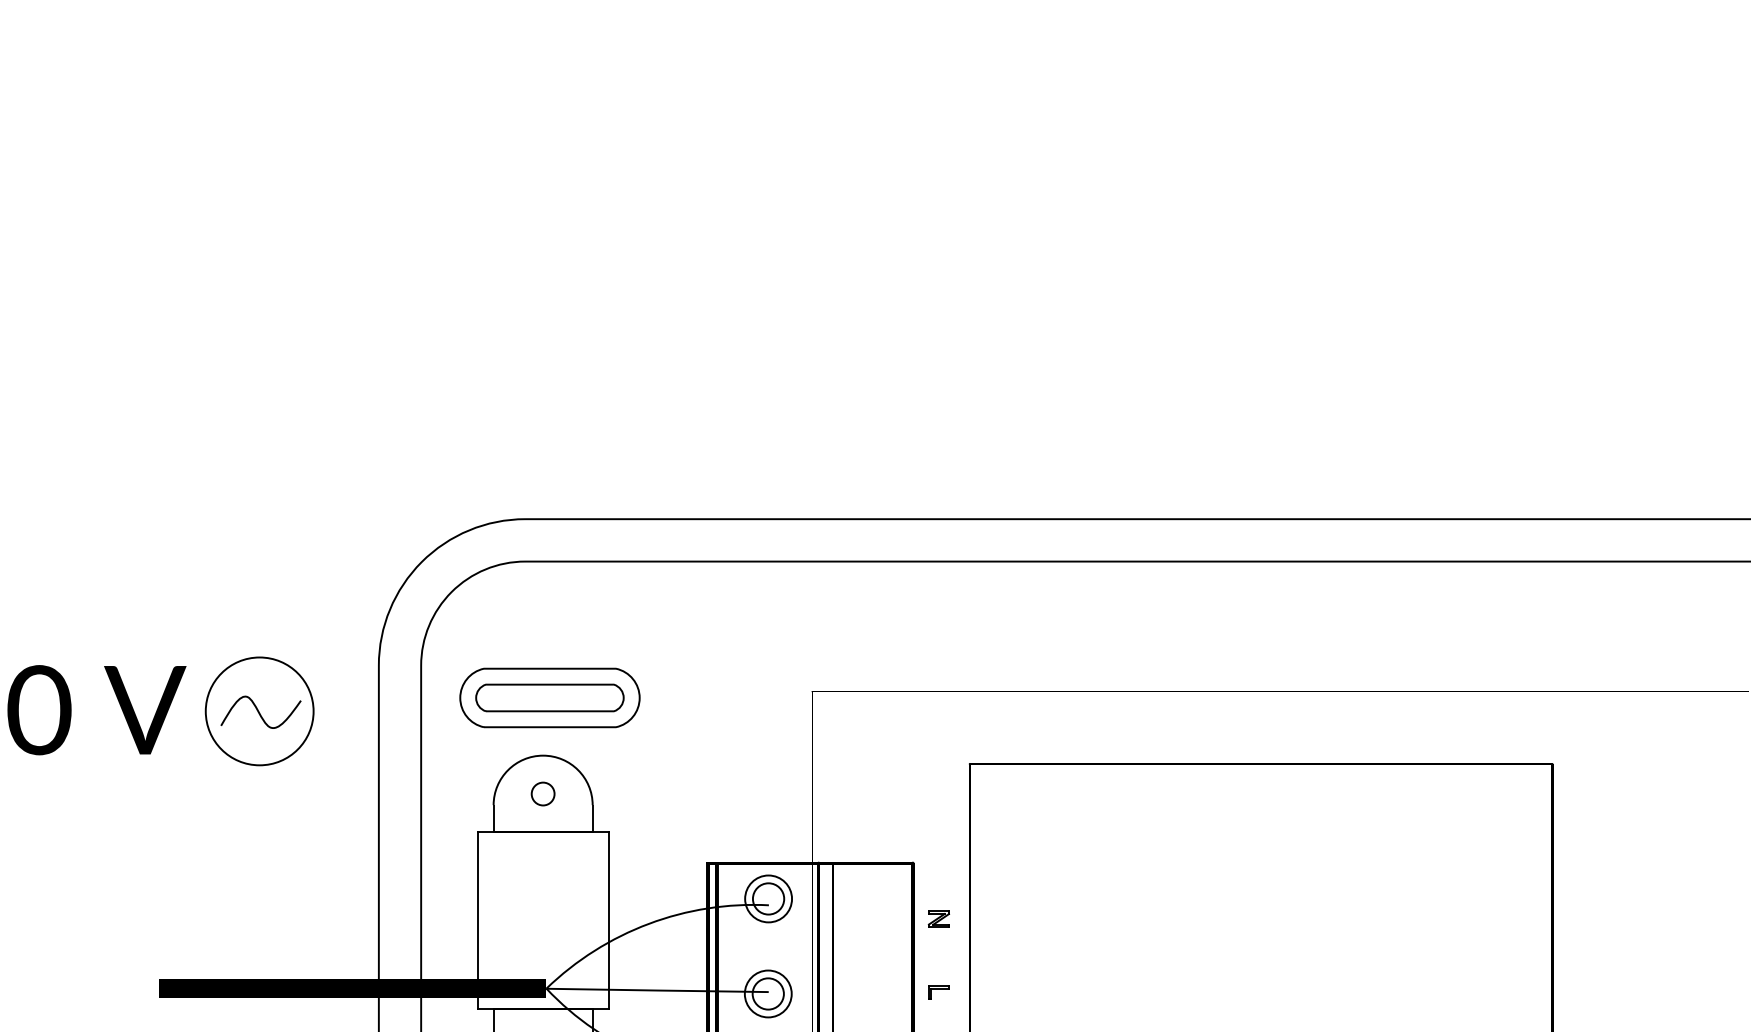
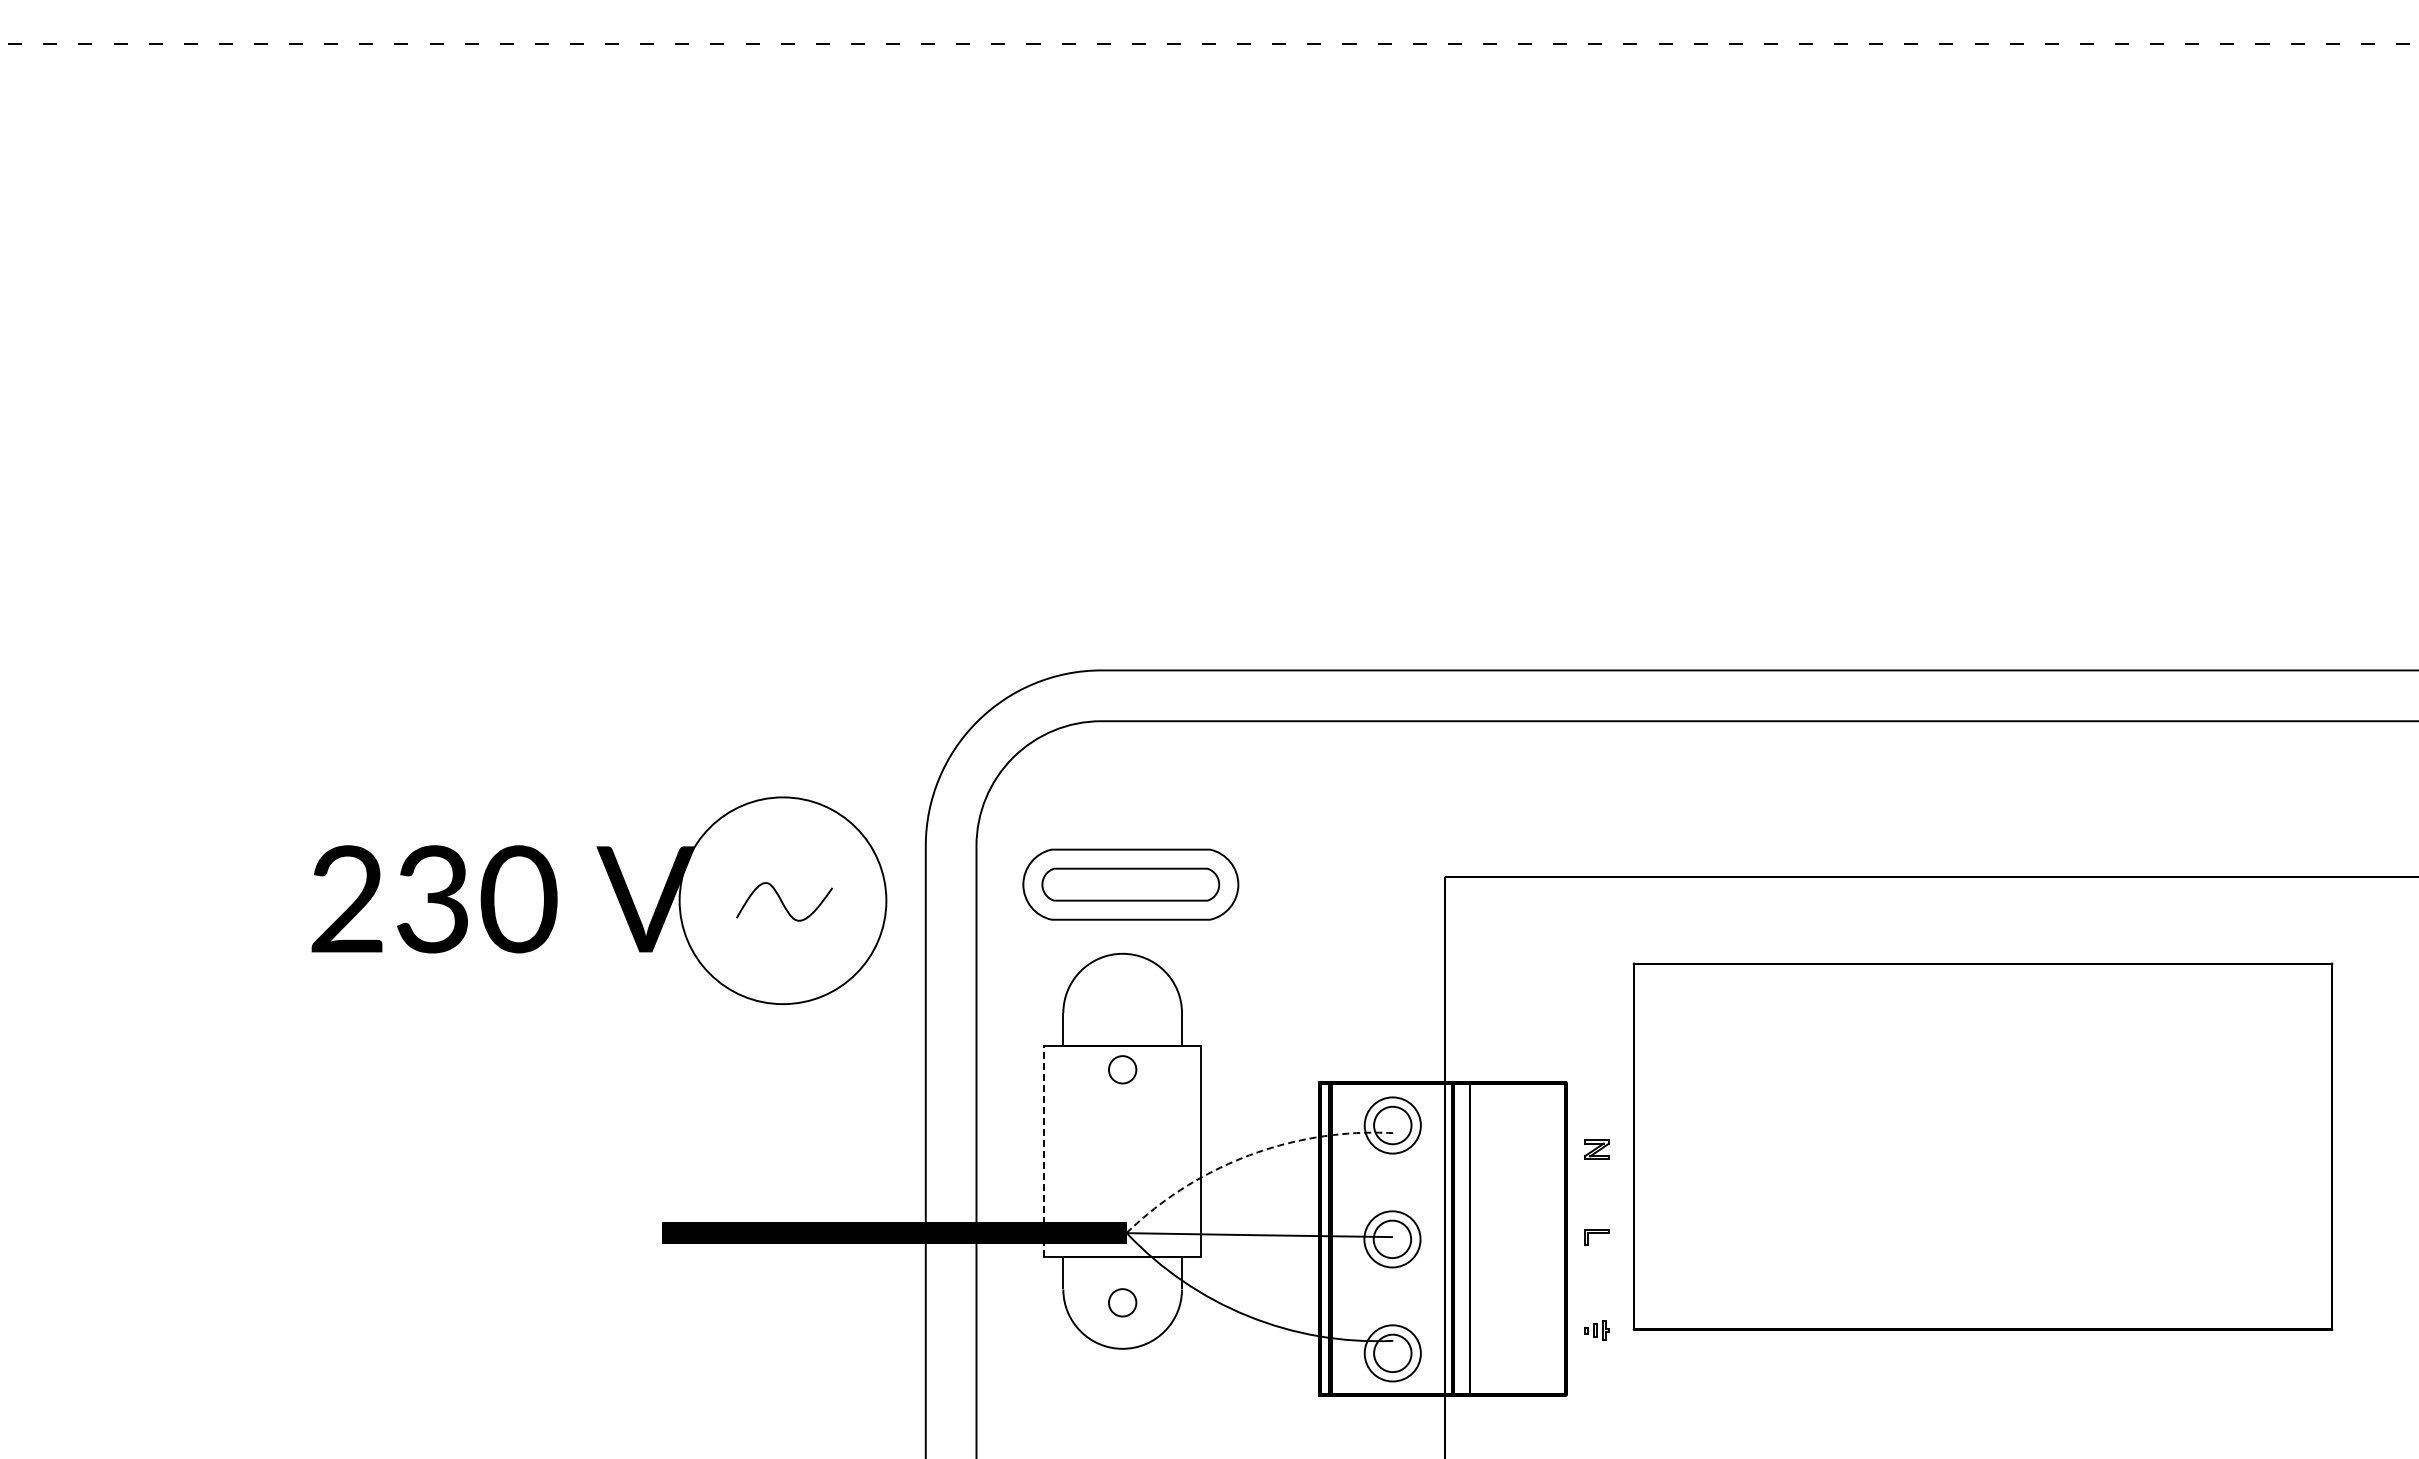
circle: (259, 711) -> (782, 900), size x1.6
circle: (543, 793) -> (1122, 1069), moved
line: (477, 920) -> (1044, 1151), solid -> dashed
arc: (648, 923) -> (1249, 1155), solid -> dashed

